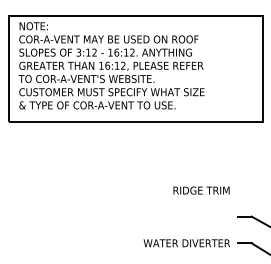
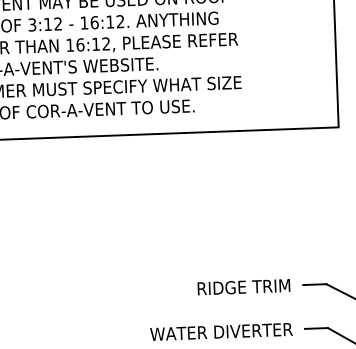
text: (201, 190) -> (243, 287), moved

